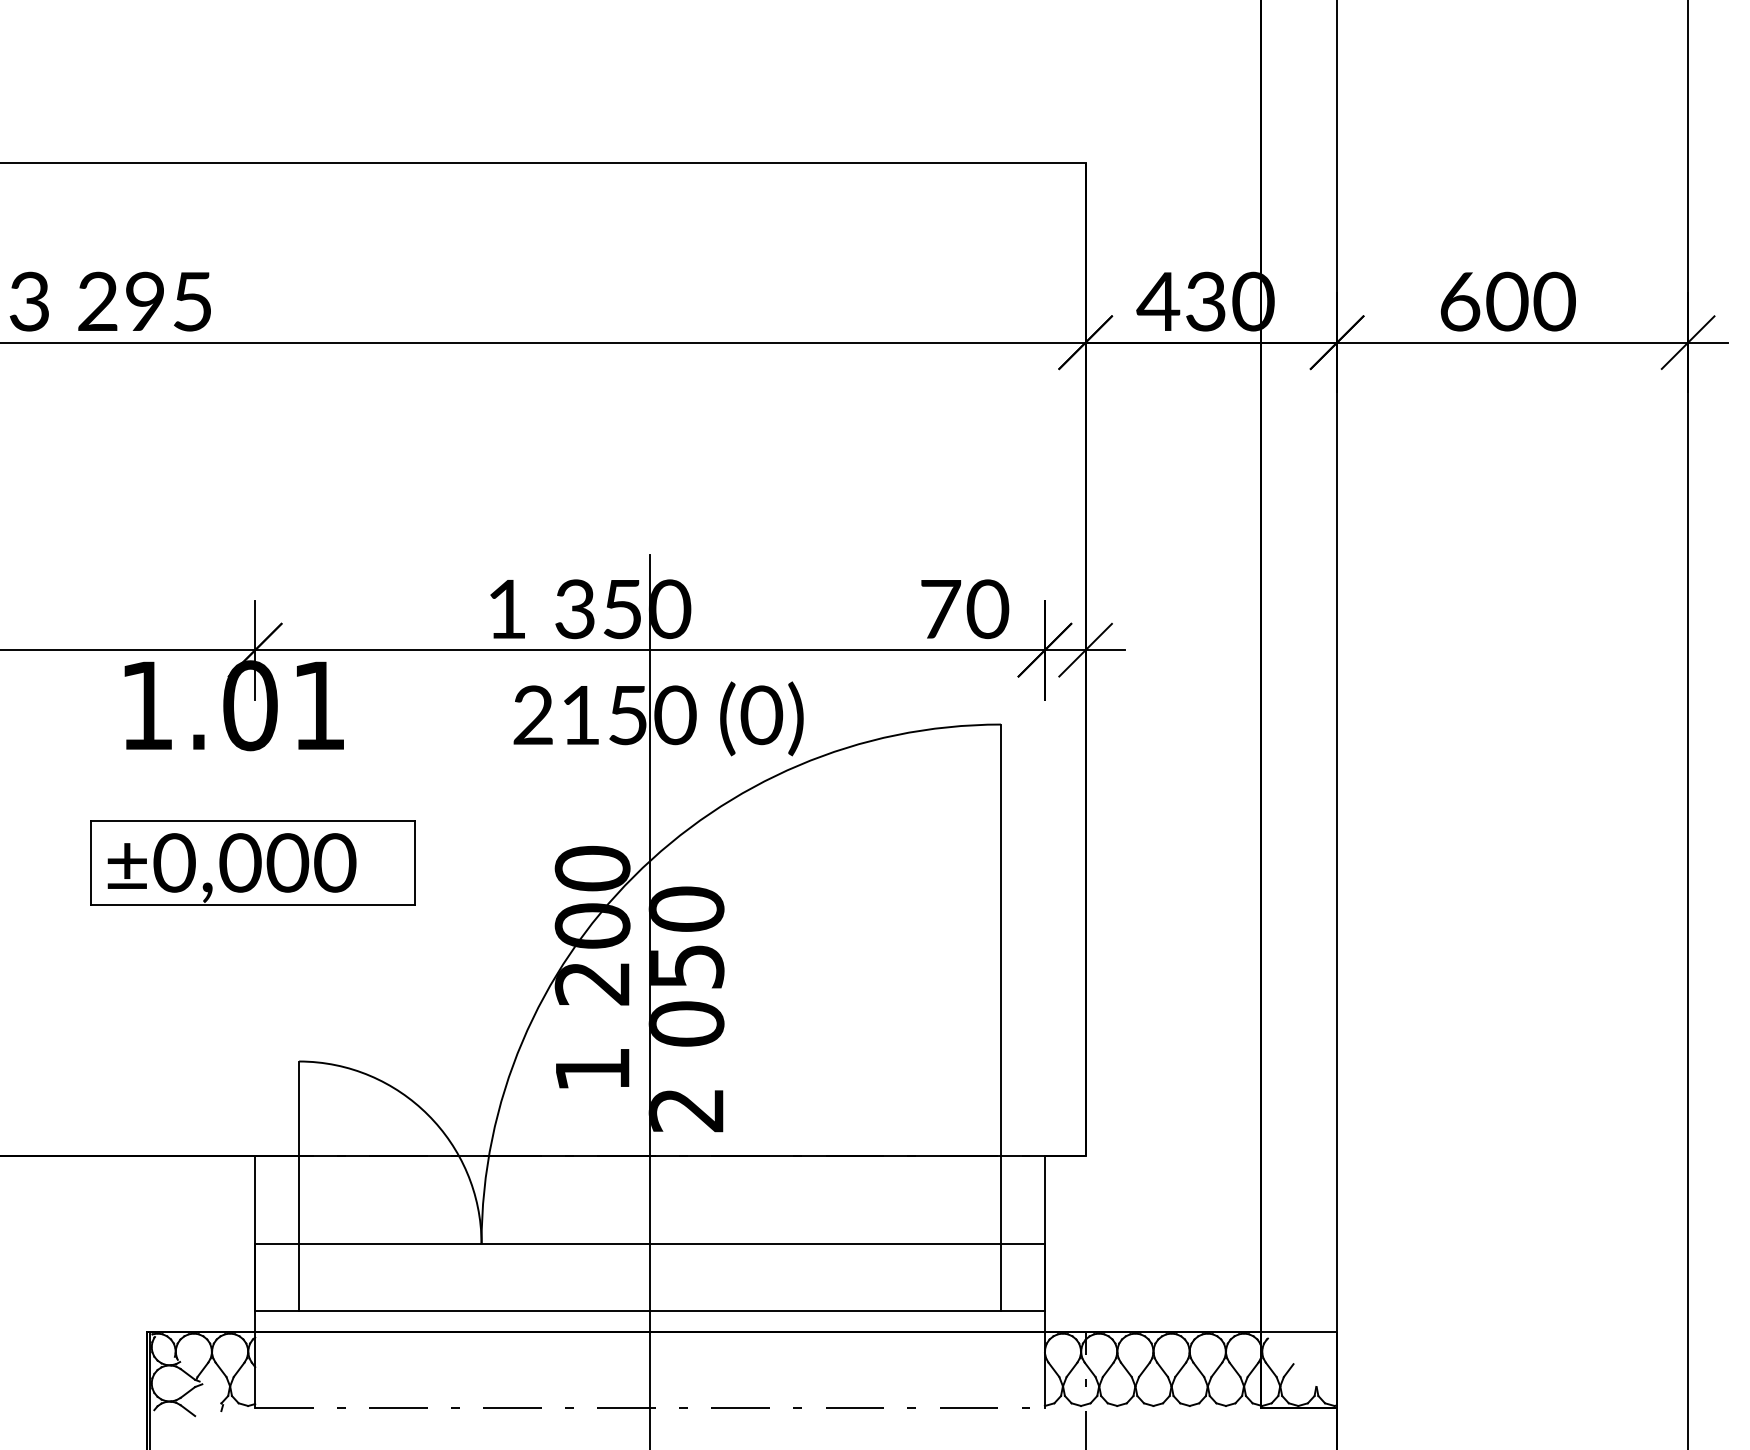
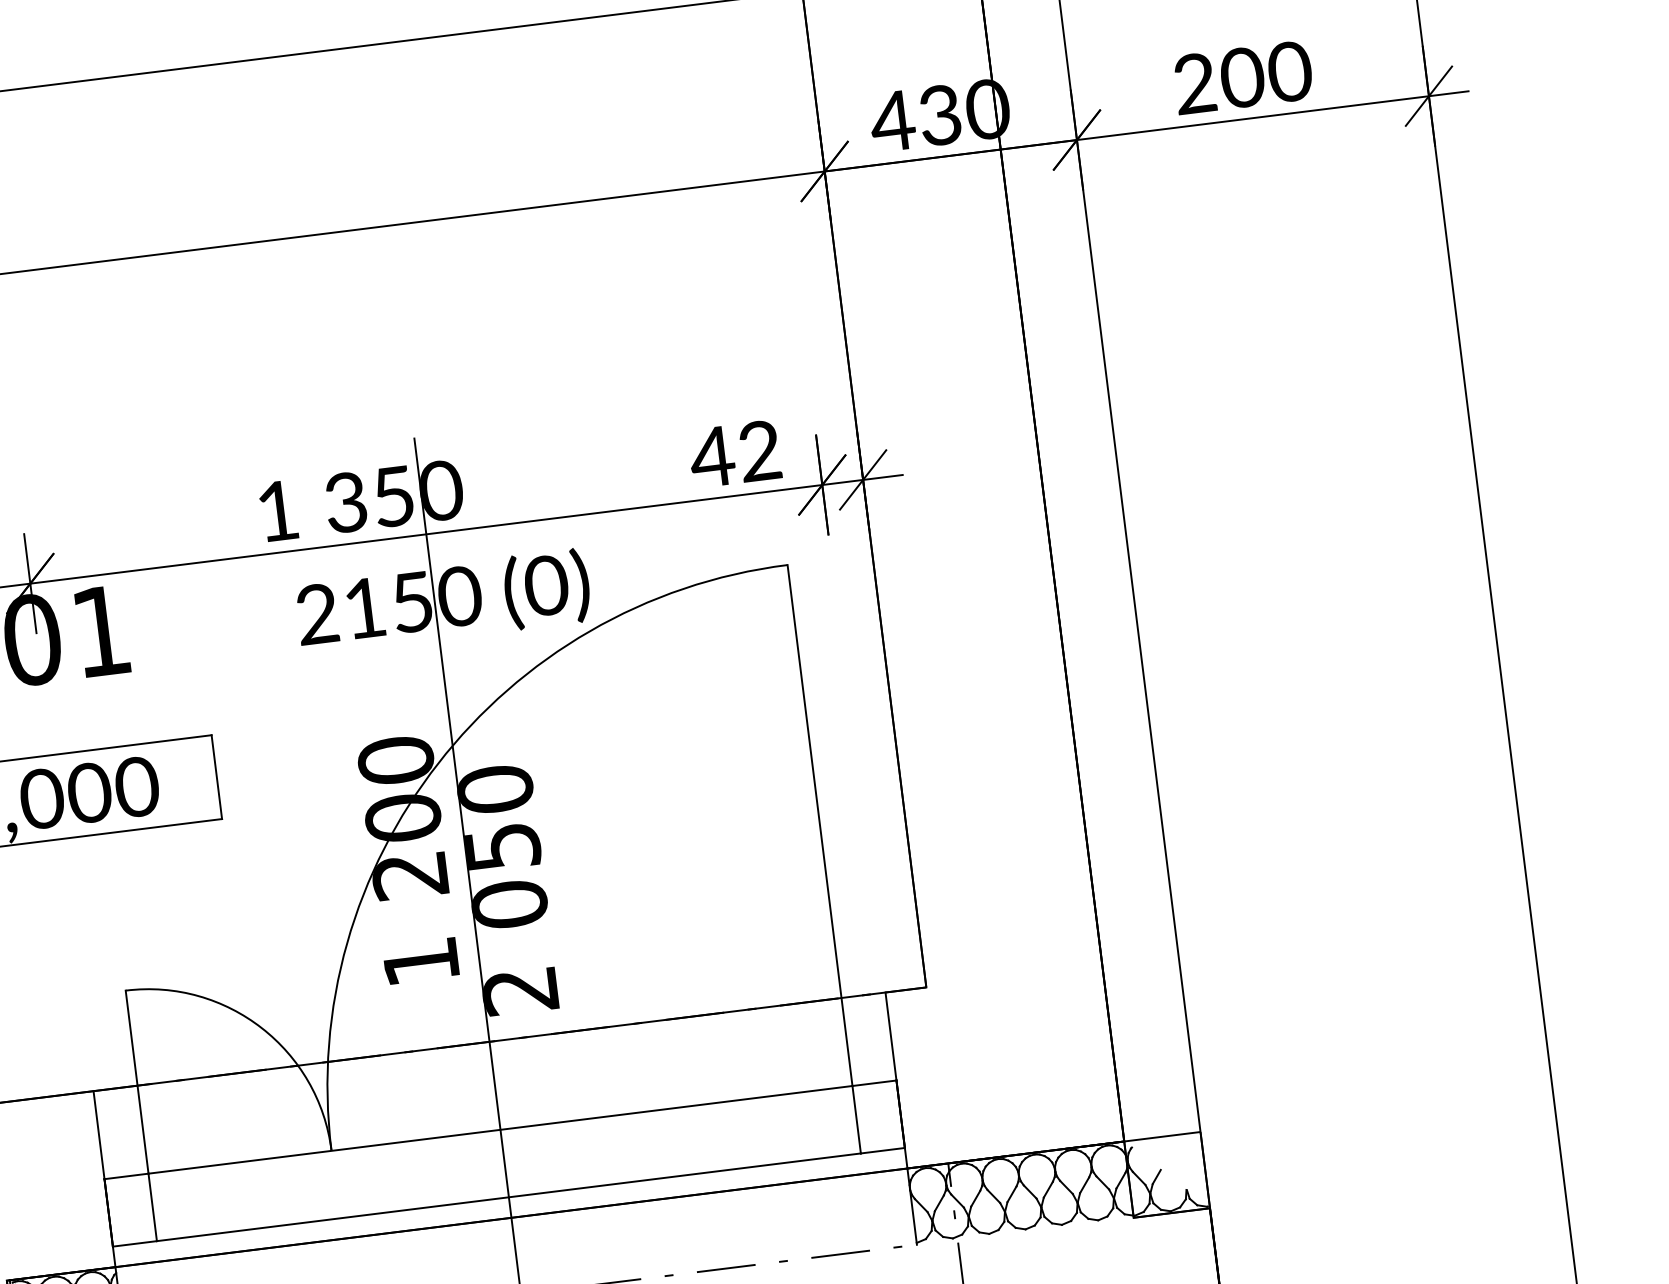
text: (1460, 301) -> (1195, 83), 600 -> 200
text: (963, 609) -> (735, 454), 70 -> 42

